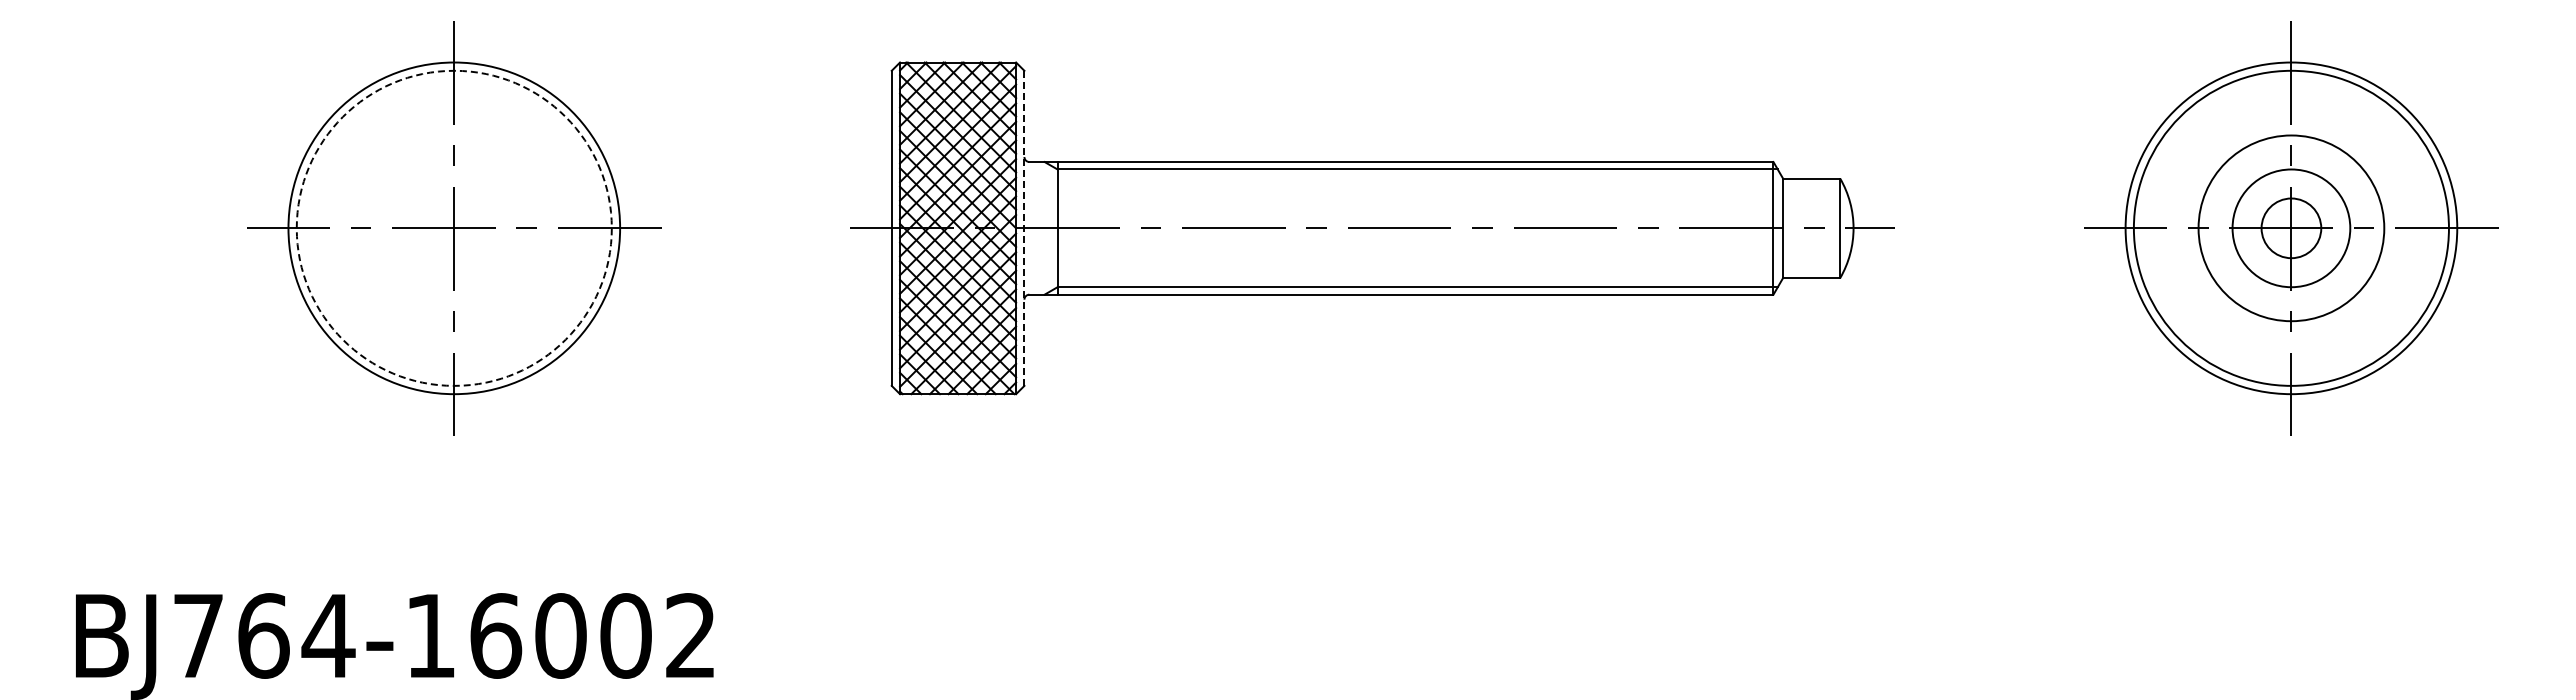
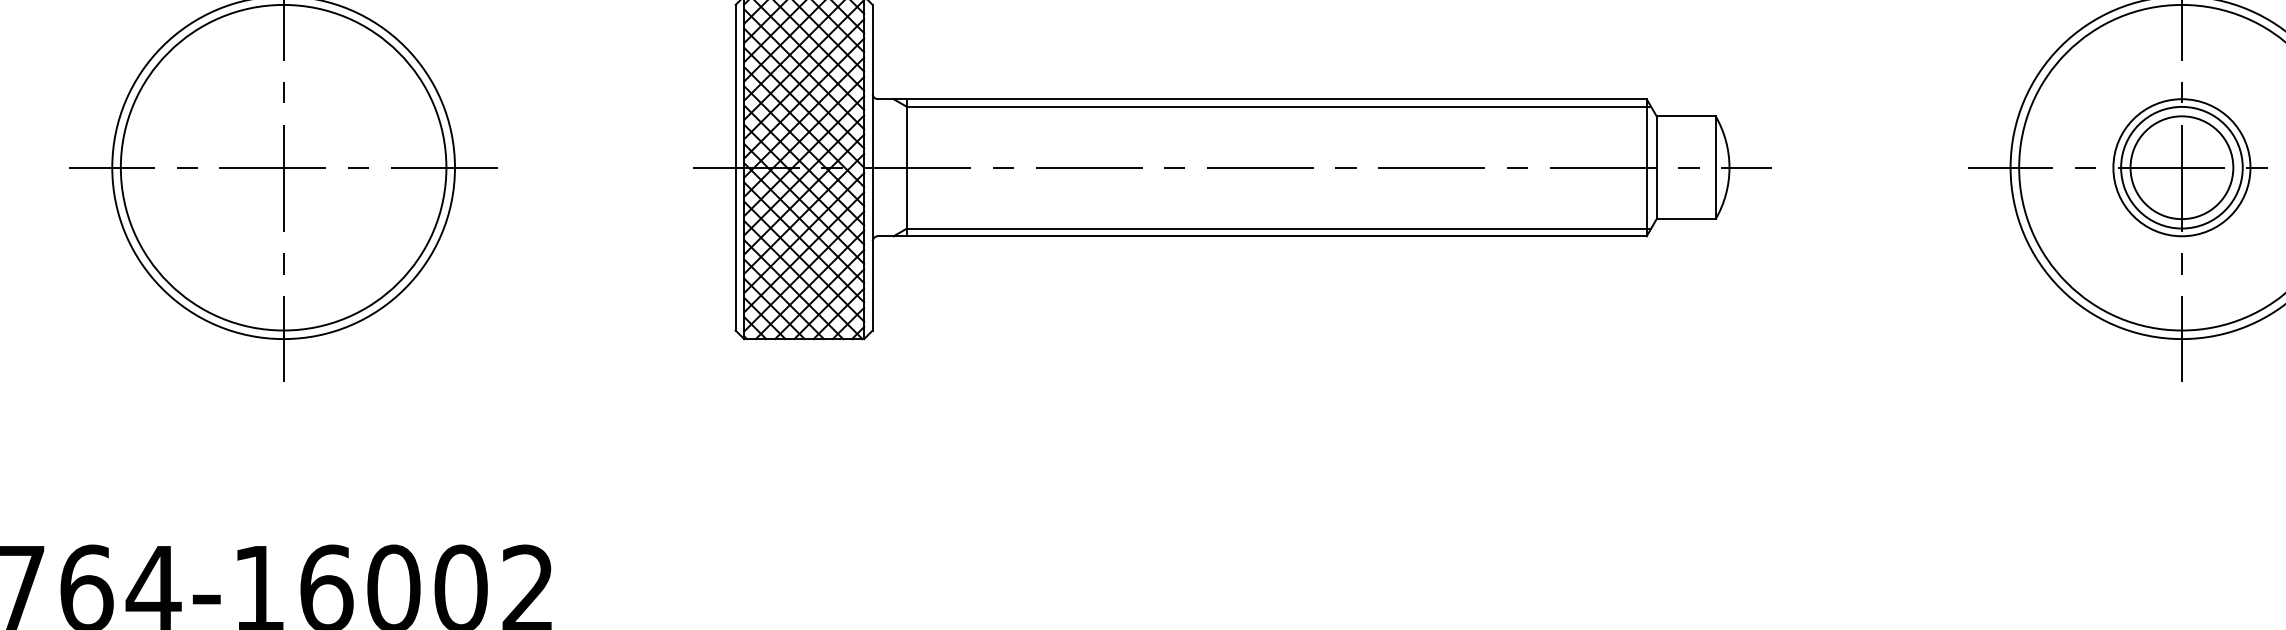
circle: (453, 227) -> (282, 166), dashed -> solid
line: (1024, 228) -> (872, 167), dashed -> solid
circle: (2291, 228) -> (2182, 167), size x0.71
circle: (2291, 228) -> (2182, 167), size x1.67

